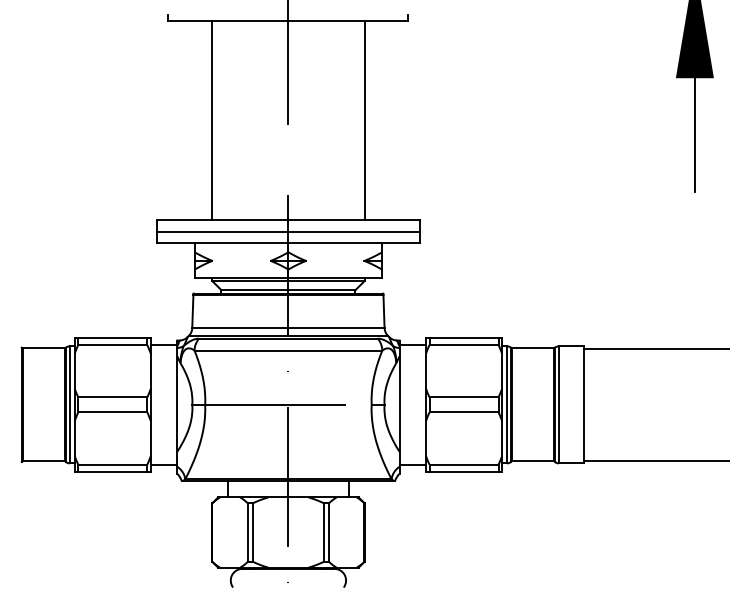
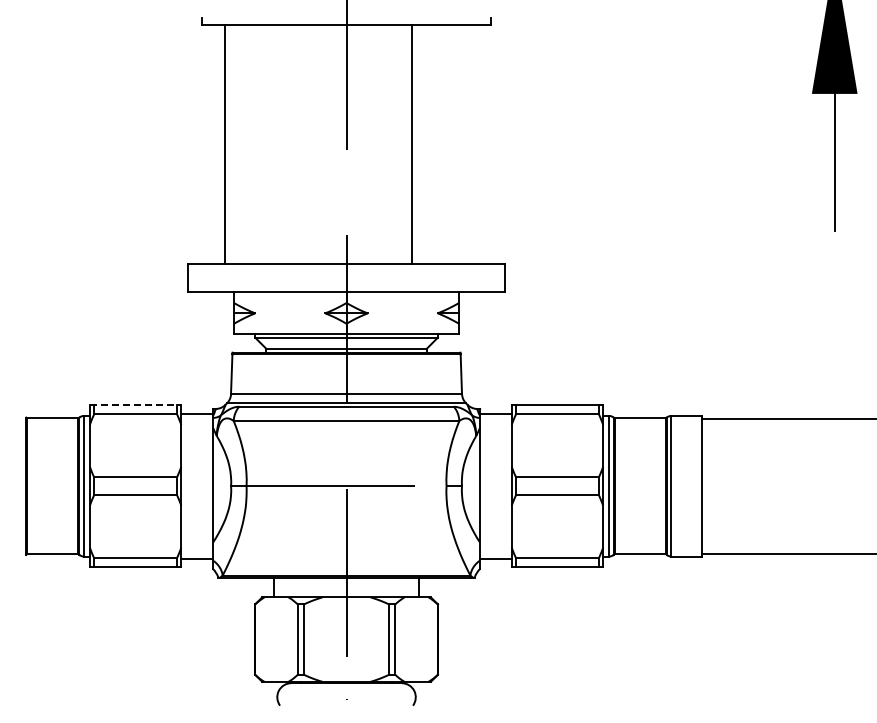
line: (212, 120) -> (225, 144), moved
line: (364, 120) -> (411, 144), moved
line: (288, 231) -> (346, 278), removed
line: (112, 337) -> (135, 405), solid -> dashed

